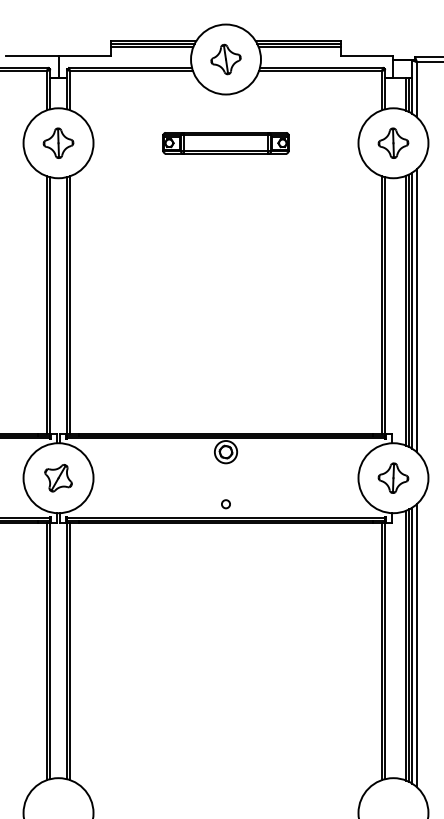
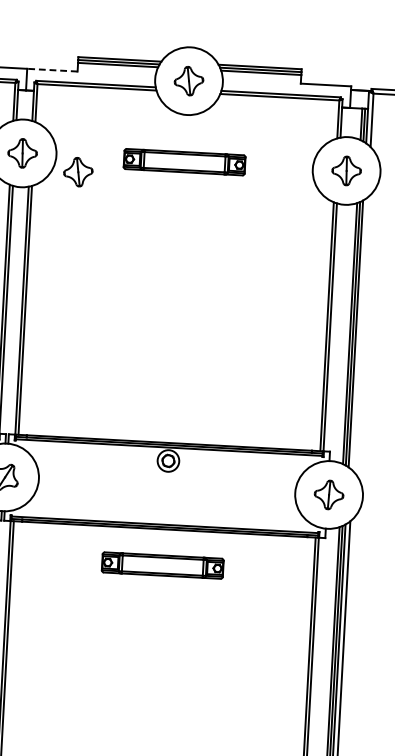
line: (84, 55) -> (52, 69), solid -> dashed
part: (116, 159) -> (77, 172), added
line: (416, 310) -> (360, 333), removed
circle: (225, 504) -> (165, 511), removed
part: (225, 560) -> (162, 565), added

